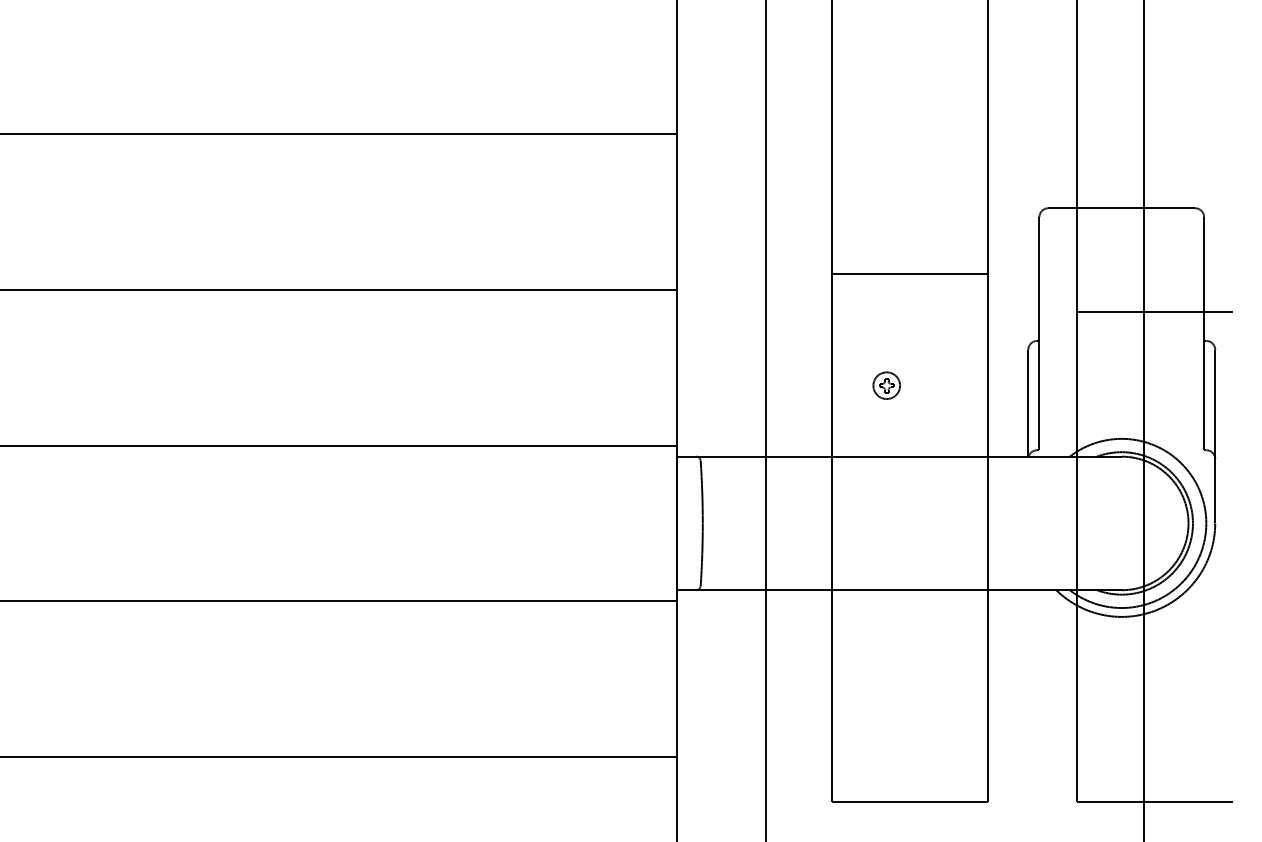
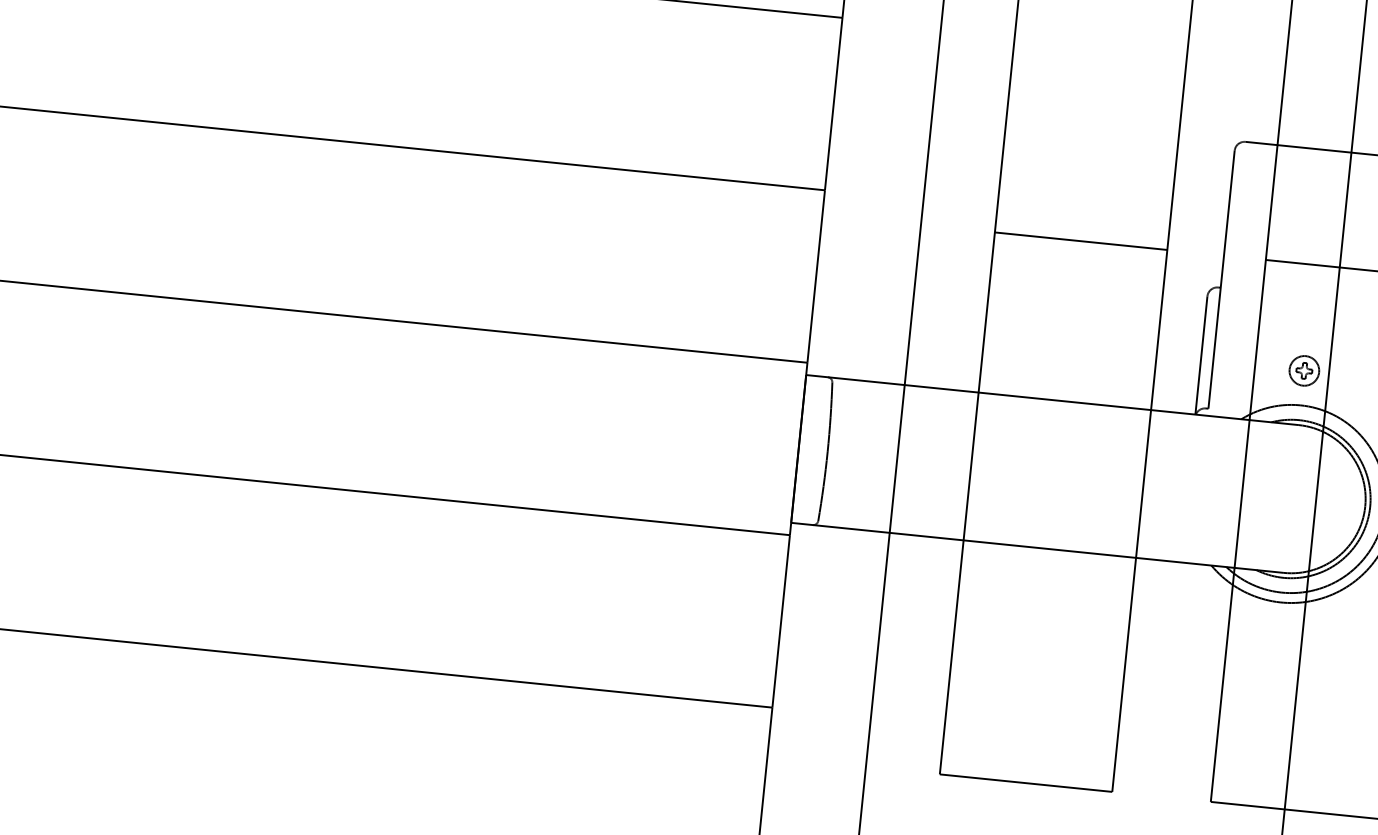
line: (910, 274) -> (1081, 241), moved
part: (886, 385) -> (1304, 370), moved

